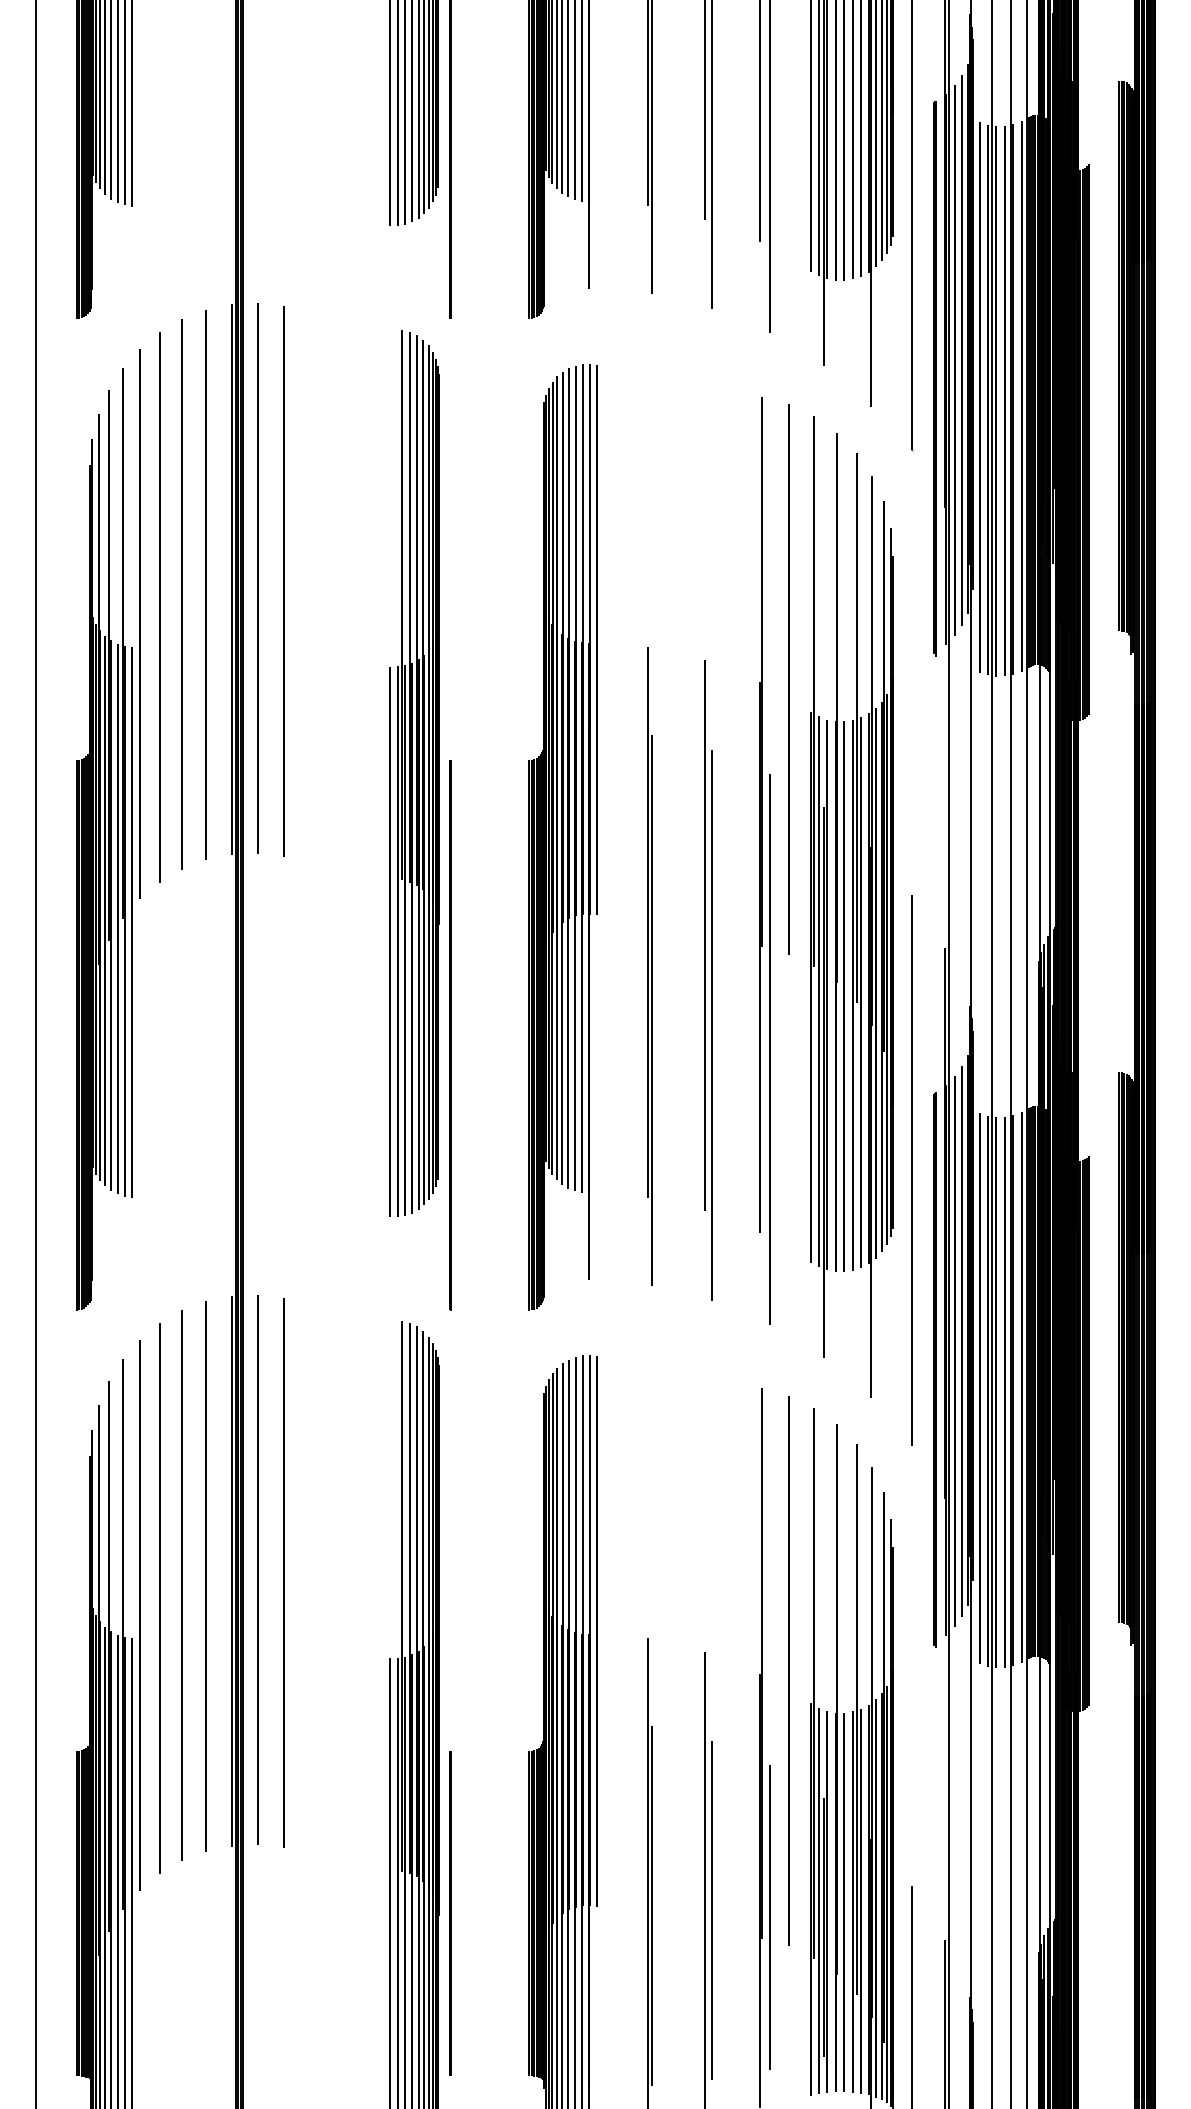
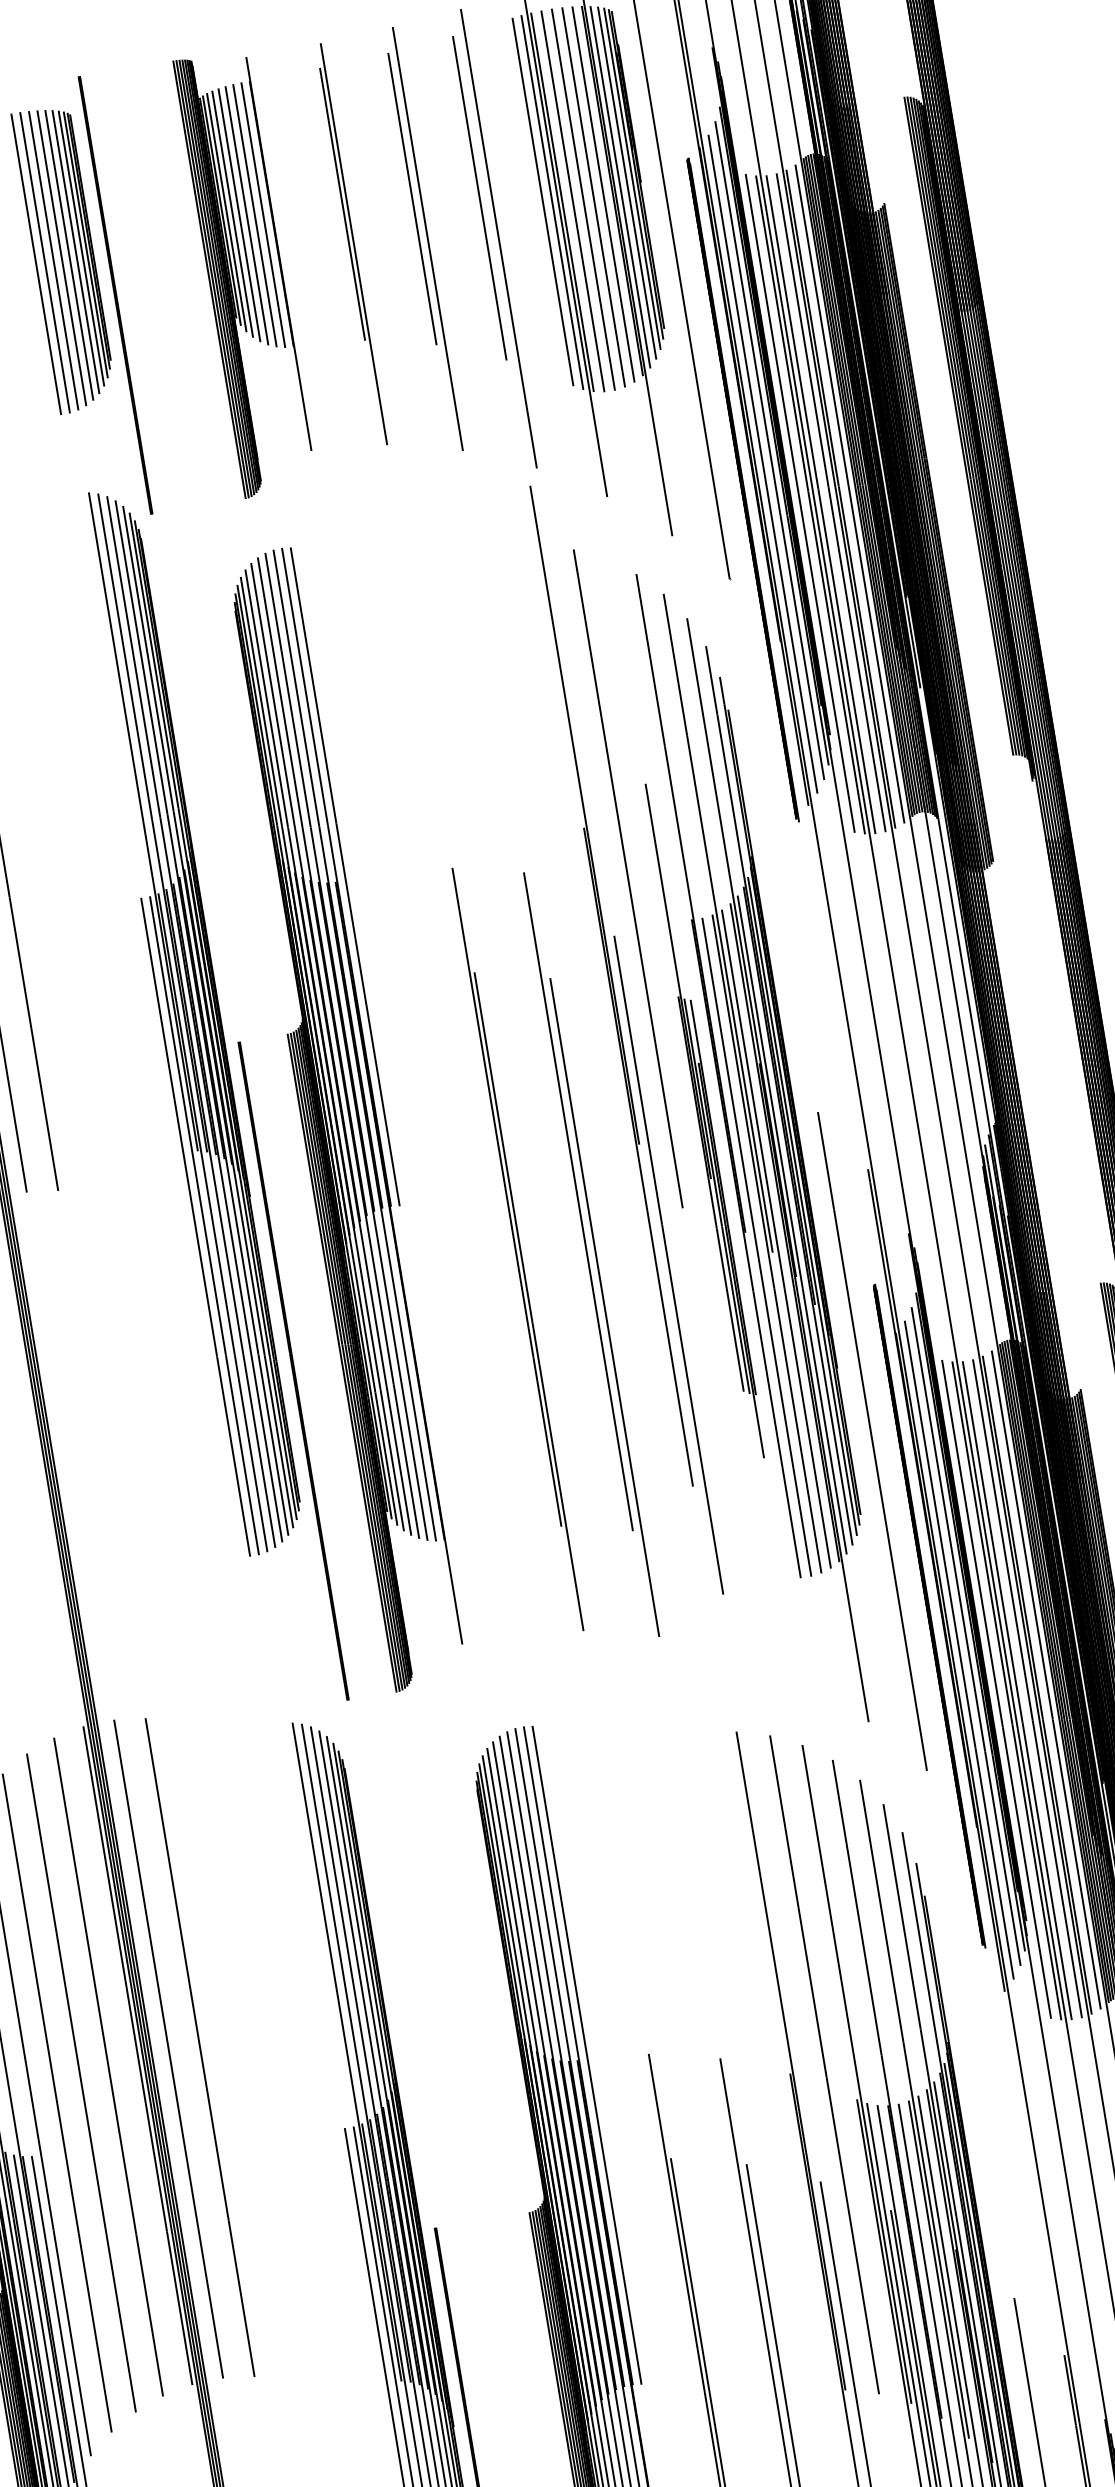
part: (414, 773) -> (191, 1021), moved
part: (562, 837) -> (342, 1120), moved
part: (764, 860) -> (624, 1040), moved
part: (818, 886) -> (704, 1120), size x0.6
line: (934, 1369) -> (928, 1615), moved

